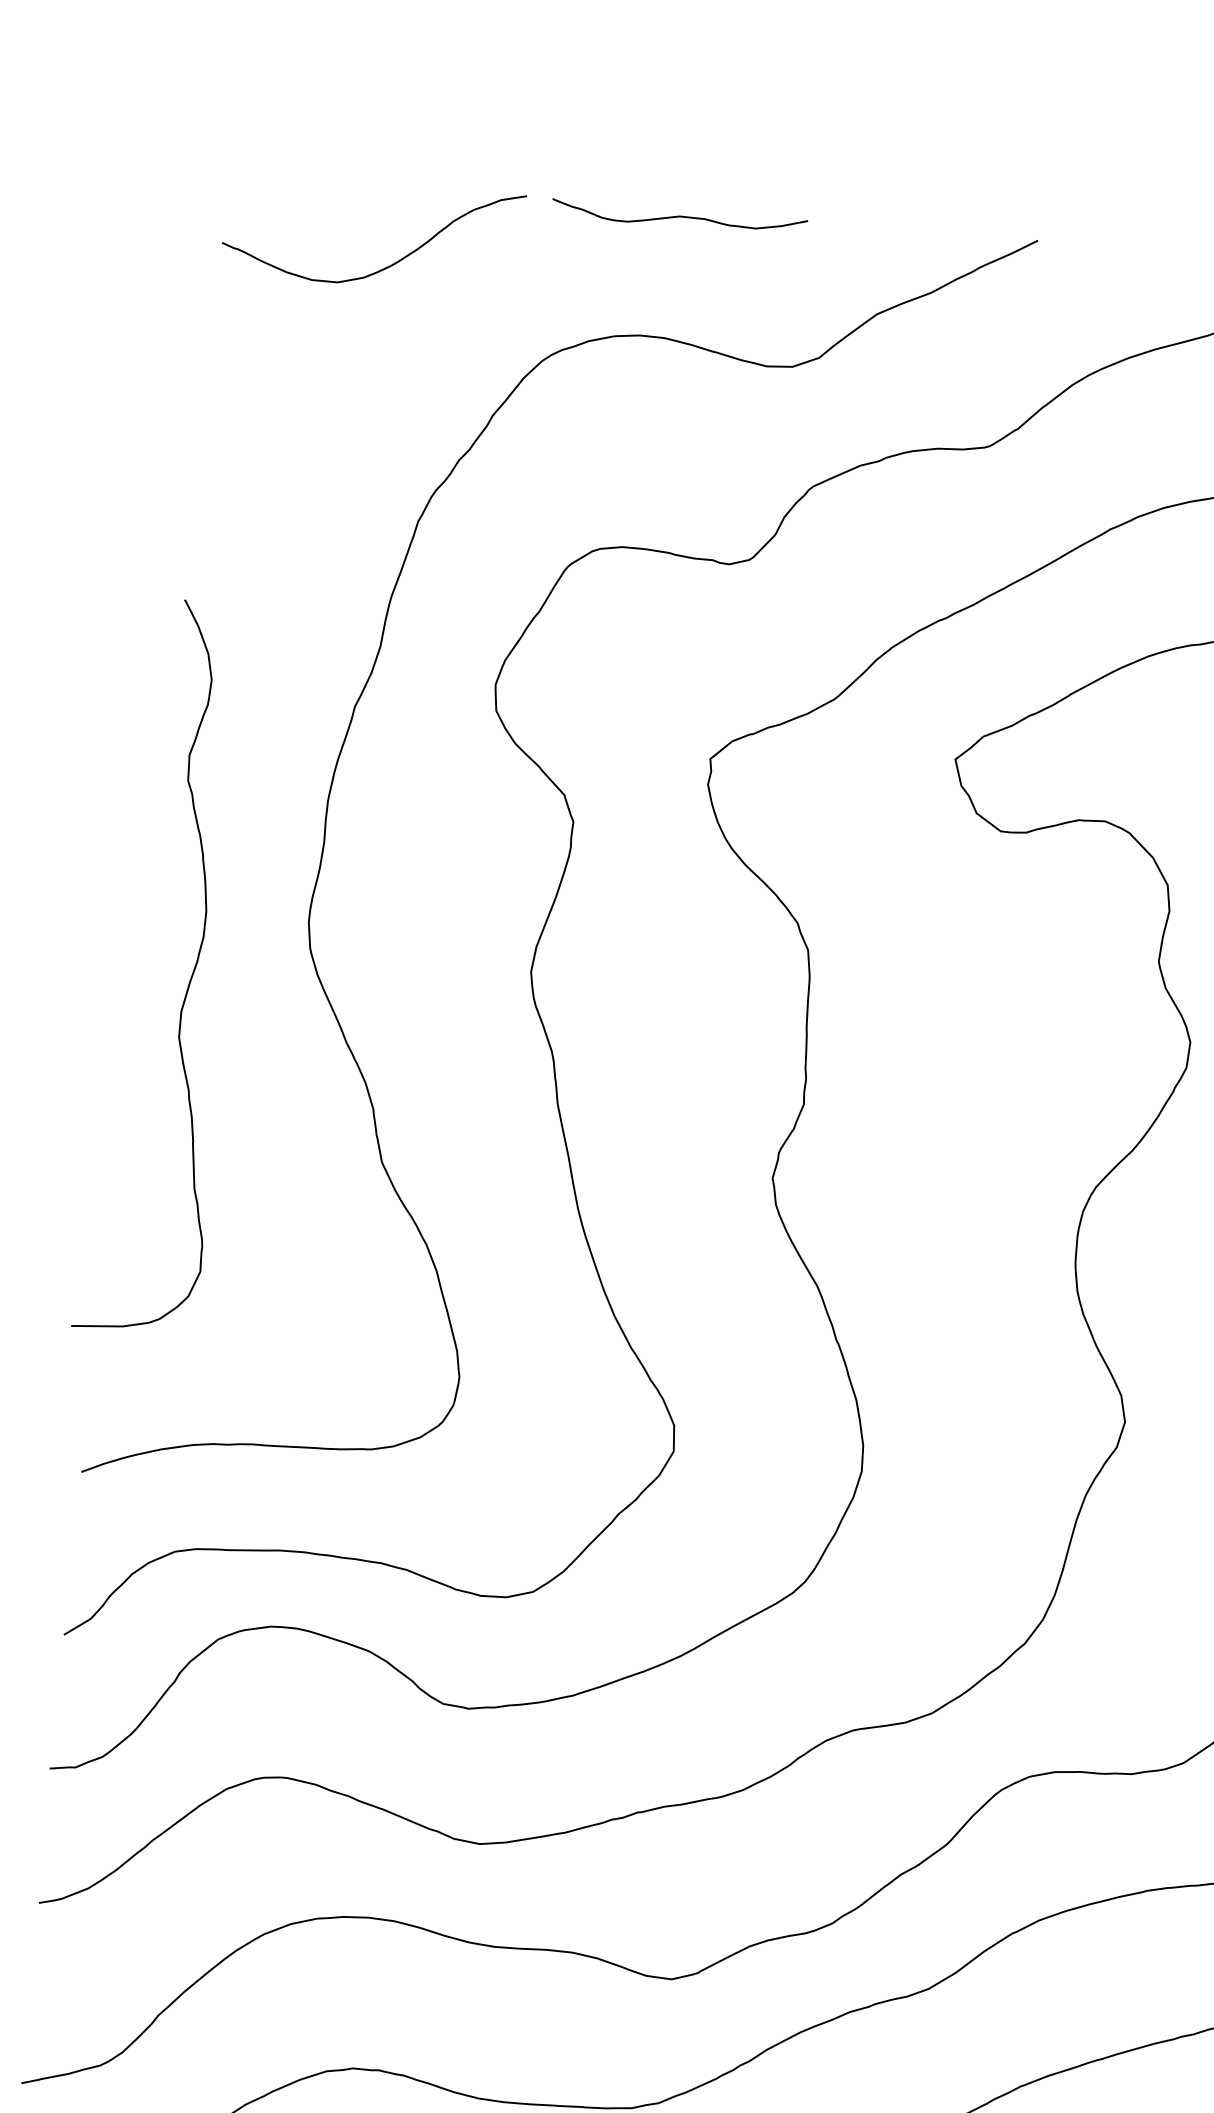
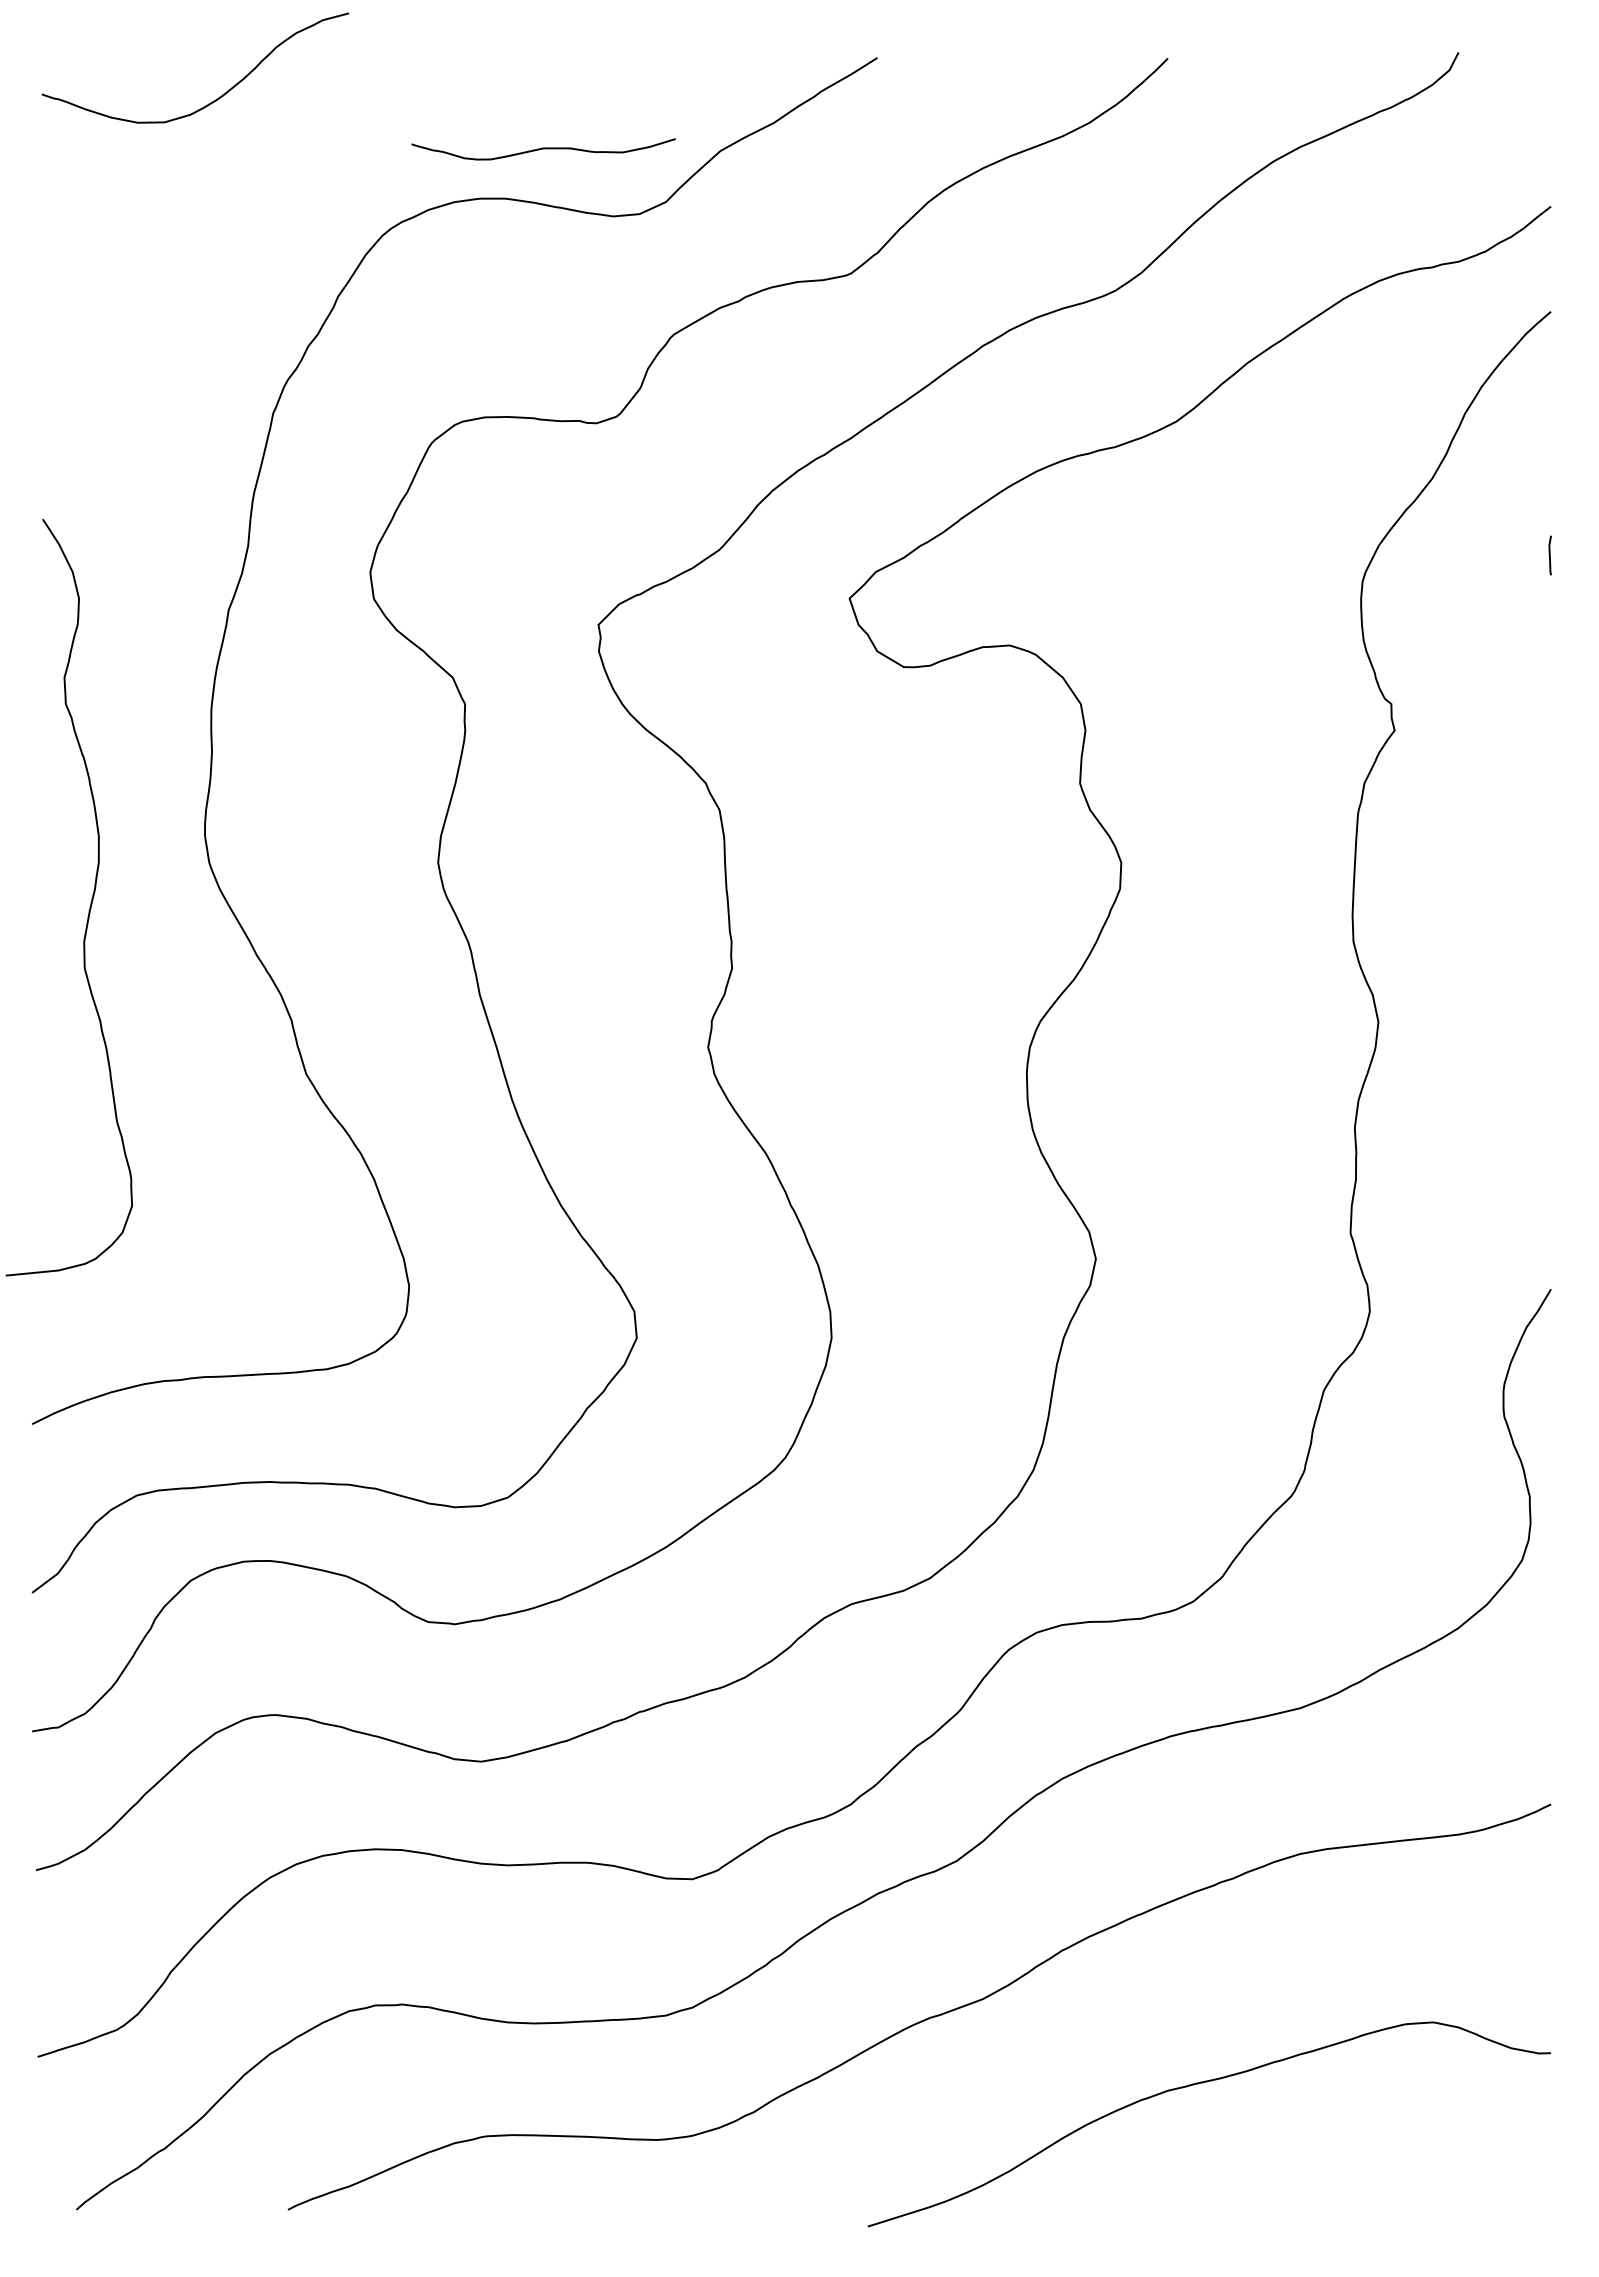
curve: (679, 217) -> (543, 149), moved
curve: (387, 266) -> (213, 100), moved

